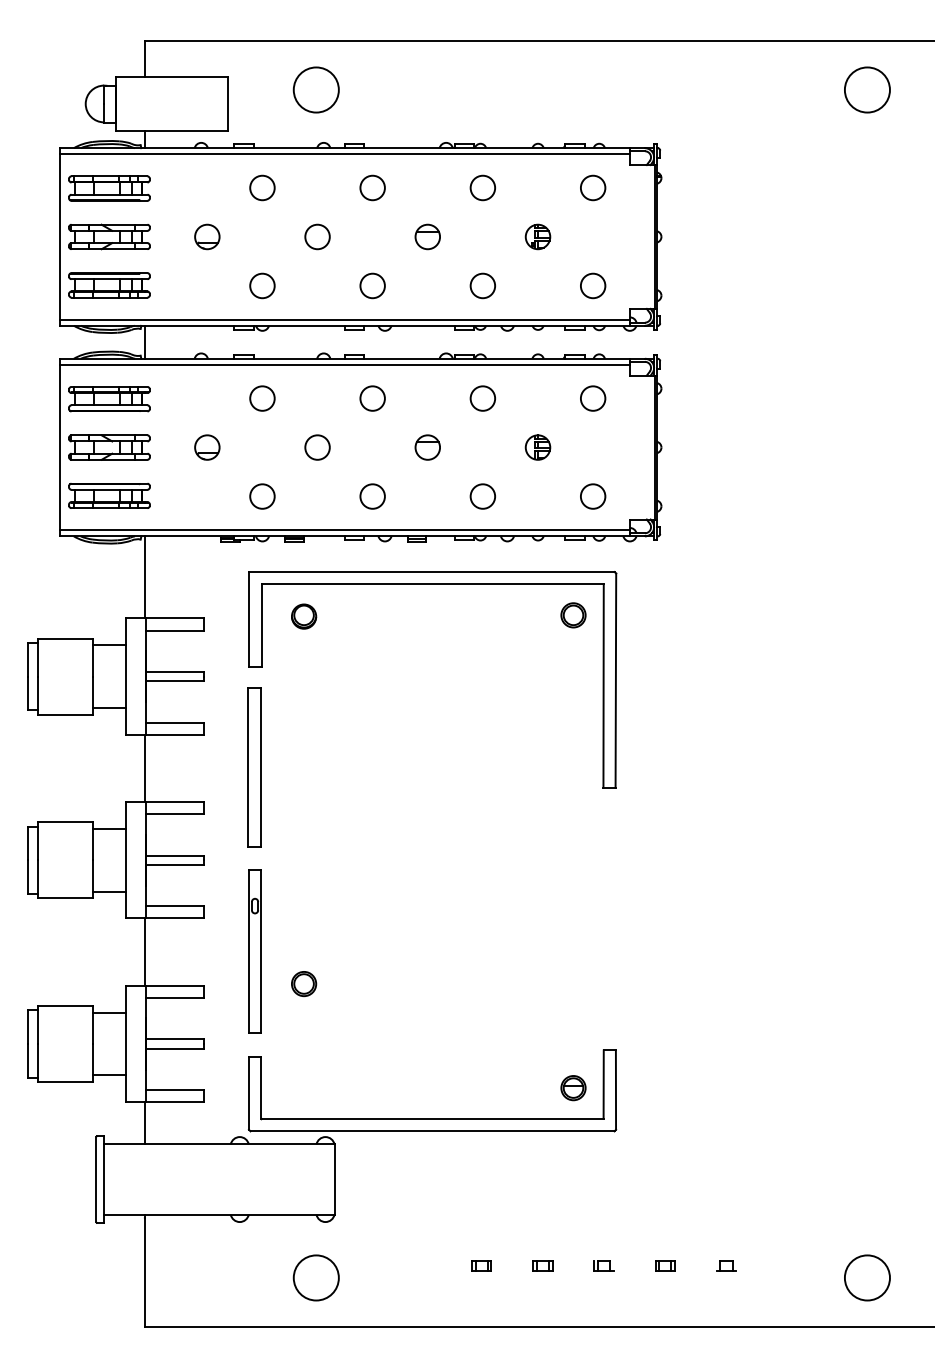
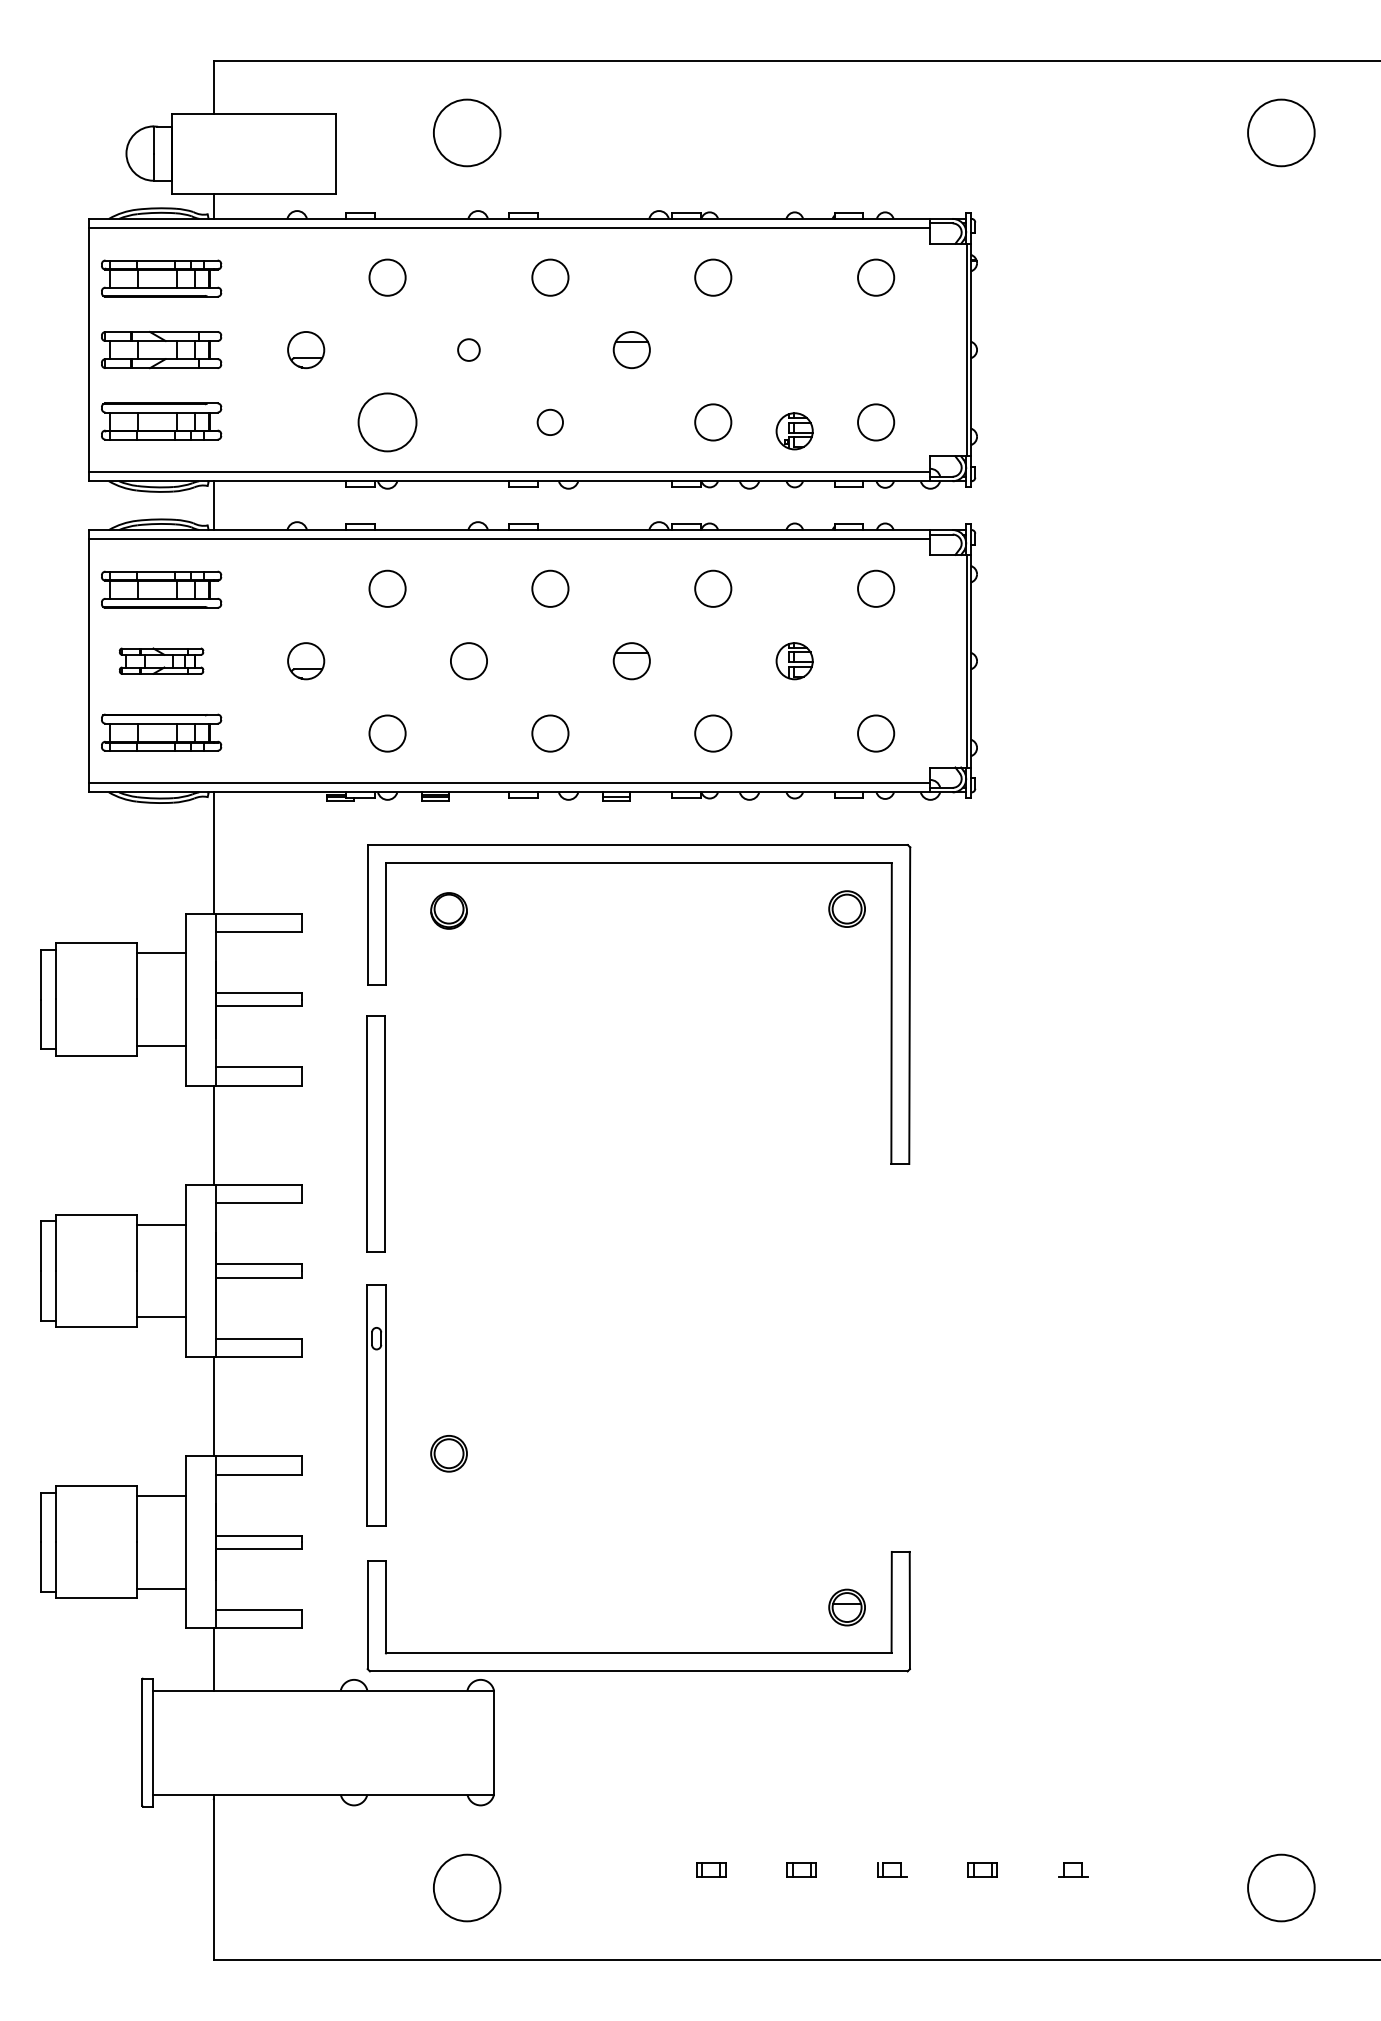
circle: (317, 236) -> (468, 349), size x0.6
part: (537, 236) -> (793, 430), moved
circle: (262, 285) -> (387, 421), size x1.6
circle: (372, 285) -> (550, 421), size x0.7
part: (109, 447) -> (161, 661), size x0.7

